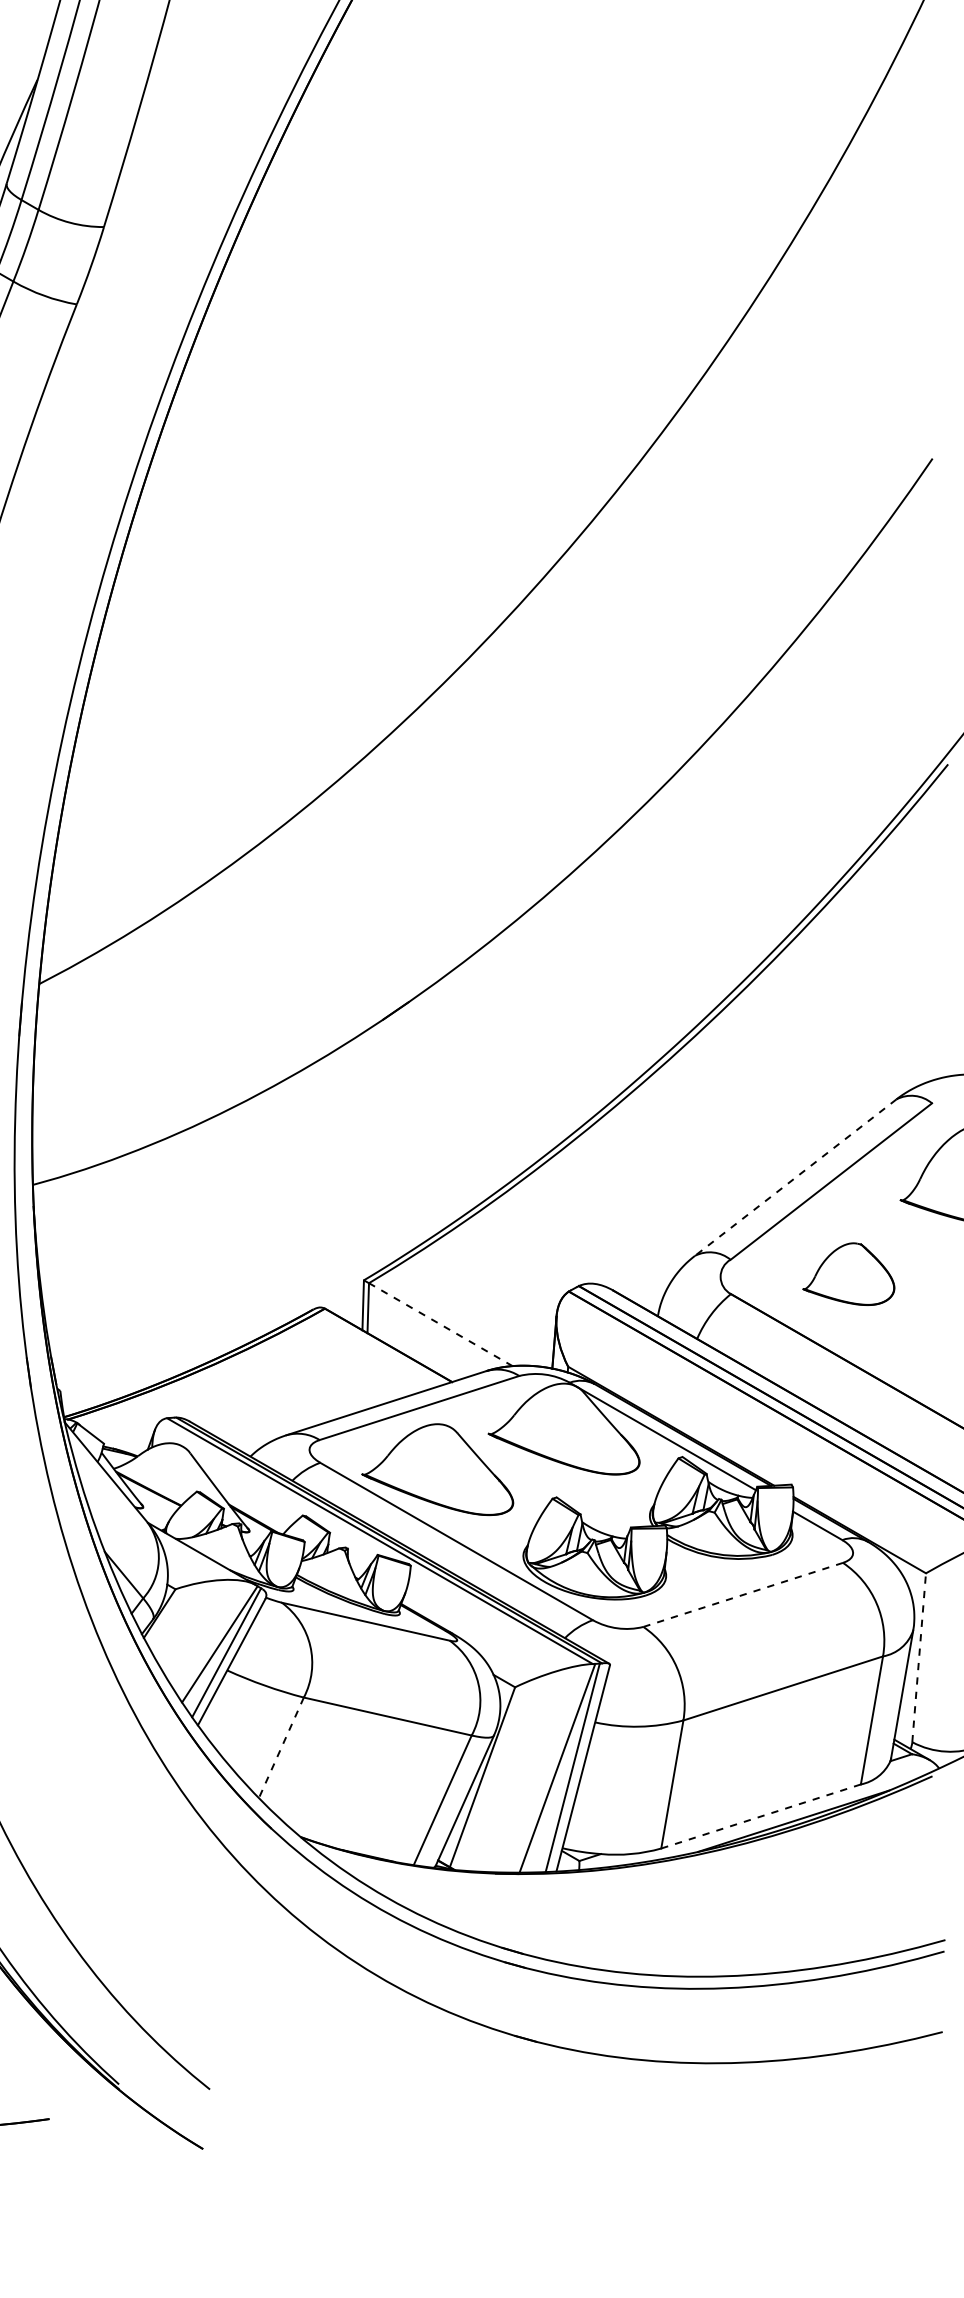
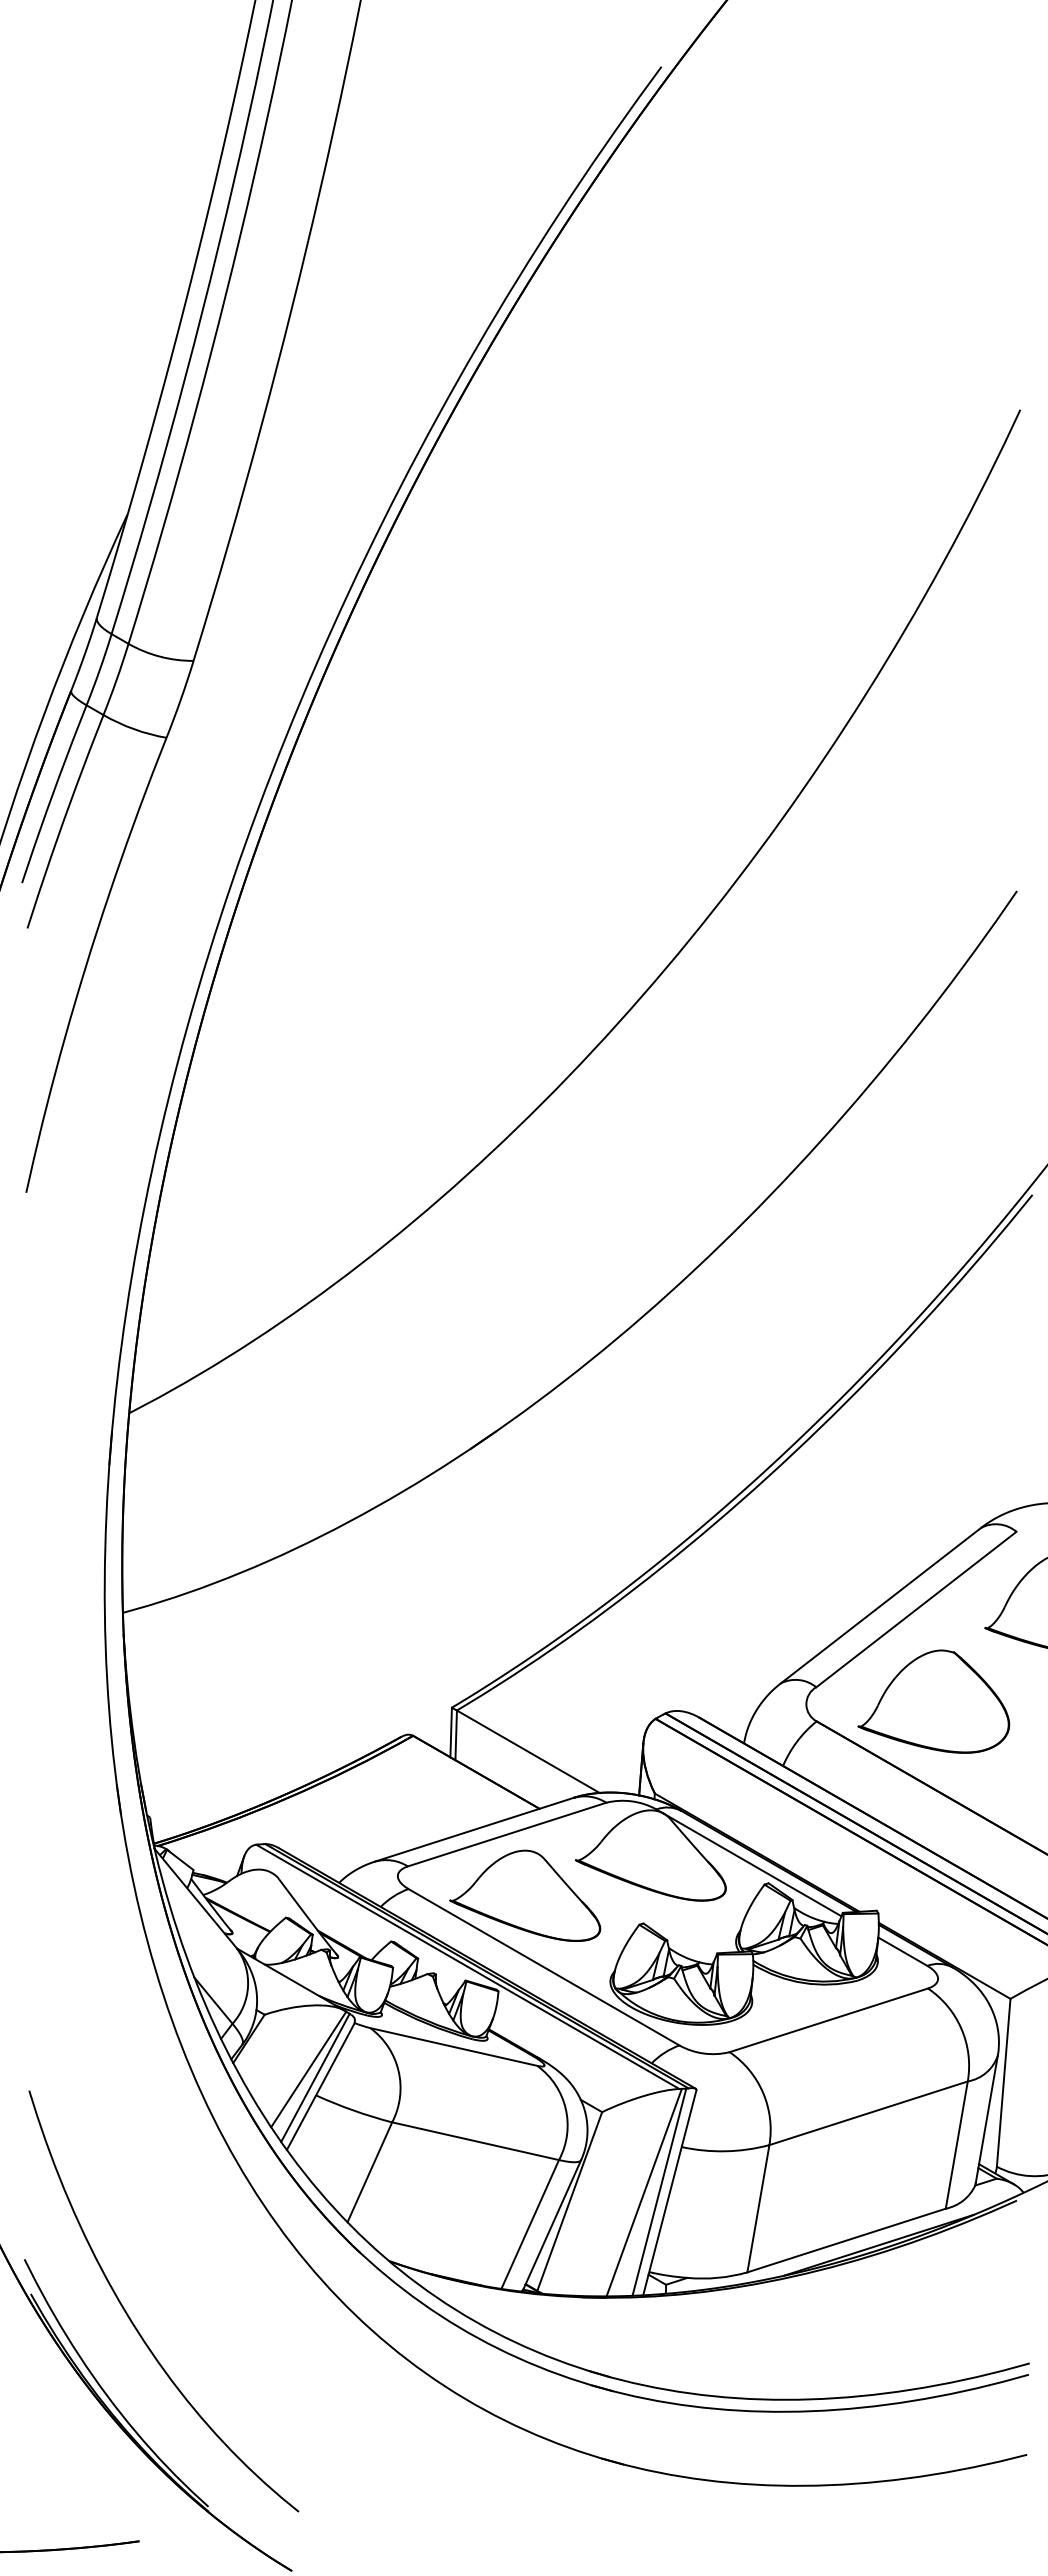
line: (796, 1177) -> (881, 1605), dashed -> solid
part: (848, 1274) -> (933, 1701), size x1.67
line: (440, 1324) -> (527, 1751), dashed -> solid
line: (743, 1595) -> (829, 2020), dashed -> solid
line: (918, 1657) -> (1003, 2082), dashed -> solid
line: (281, 1748) -> (369, 2172), dashed -> solid
line: (761, 1816) -> (847, 2240), dashed -> solid

